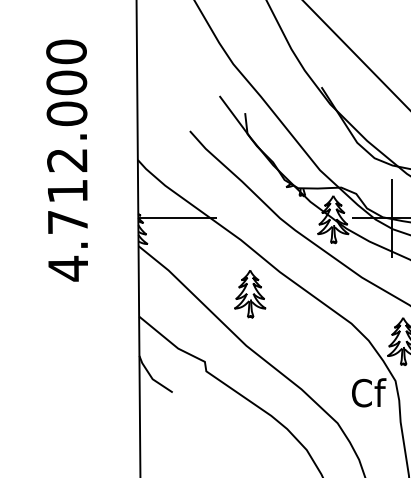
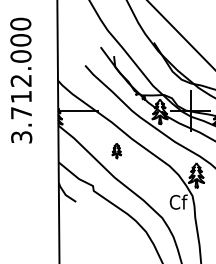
text: (67, 268) -> (21, 137), 4.712.000 -> 3.712.000
part: (249, 293) -> (116, 150), size x0.6

